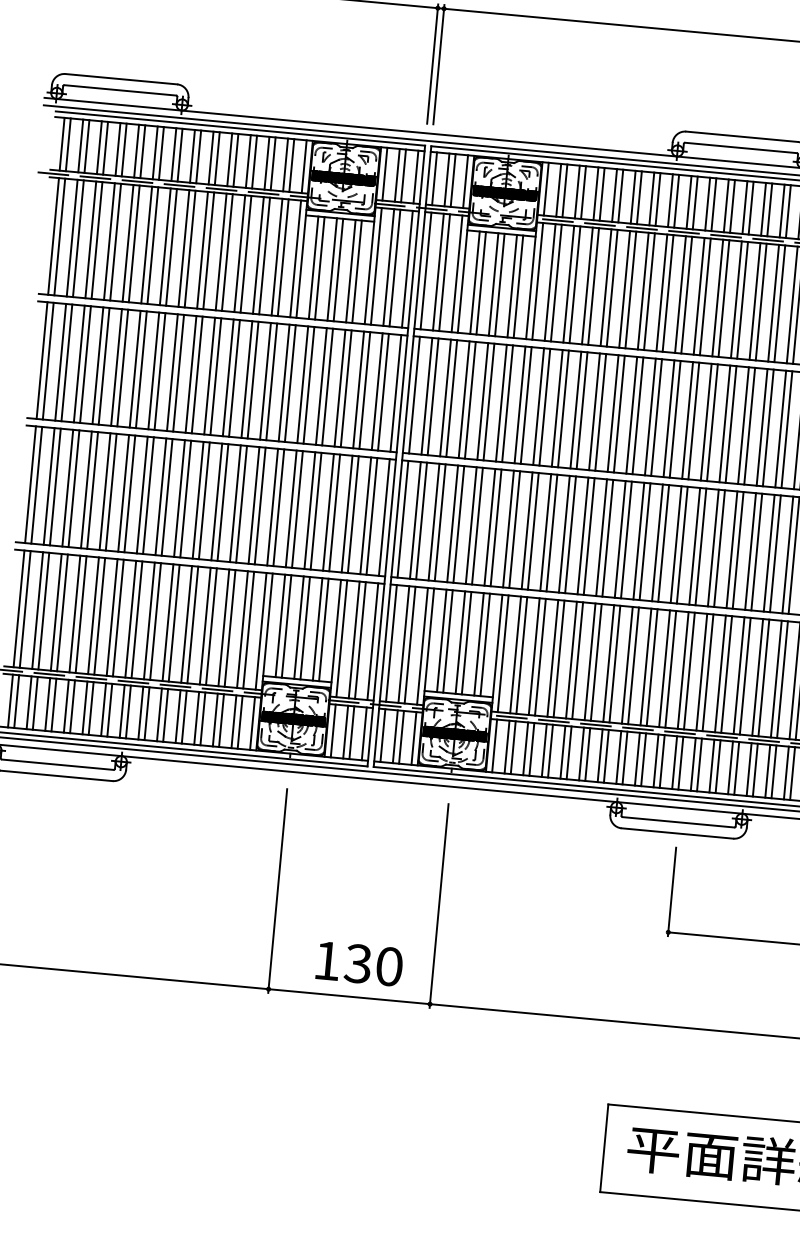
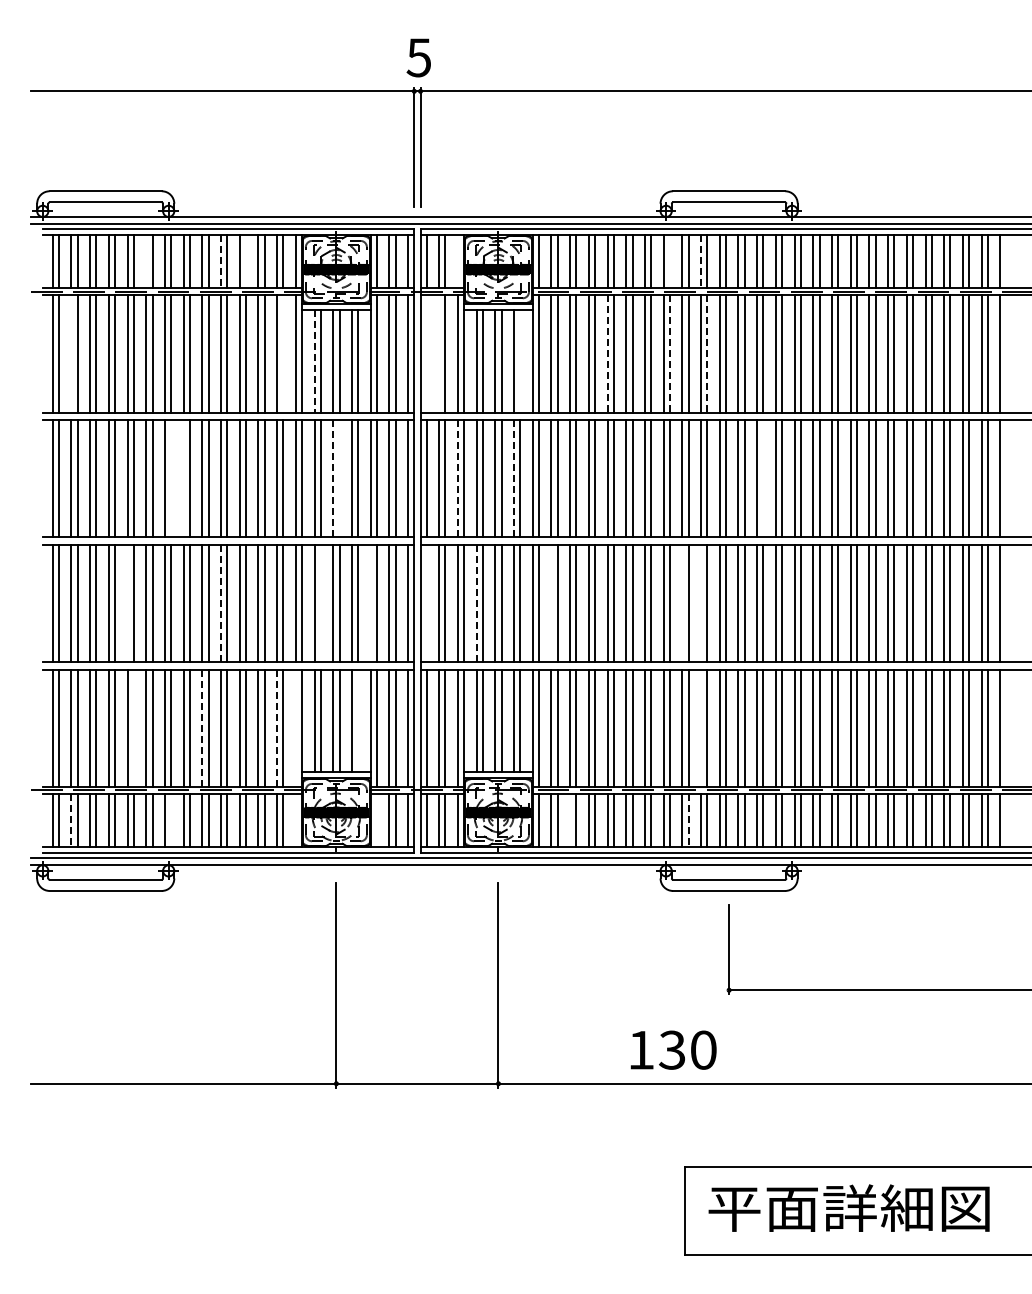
line: (155, 152) -> (146, 261), removed
line: (230, 160) -> (221, 262), solid -> dashed
line: (255, 162) -> (246, 261), removed
line: (465, 181) -> (457, 261), removed
line: (676, 201) -> (669, 261), removed
line: (708, 205) -> (701, 262), solid -> dashed
line: (72, 237) -> (71, 353), removed
line: (283, 257) -> (283, 353), removed
line: (313, 267) -> (314, 361), solid -> dashed
line: (425, 270) -> (426, 353), removed
line: (438, 271) -> (439, 353), removed
line: (518, 286) -> (520, 360), removed
line: (605, 288) -> (607, 354), solid -> dashed
line: (667, 293) -> (669, 354), solid -> dashed
line: (705, 297) -> (707, 354), solid -> dashed
line: (160, 371) -> (171, 478), removed
line: (172, 372) -> (183, 478), removed
line: (321, 386) -> (333, 478), solid -> dashed
line: (327, 386) -> (339, 478), removed
line: (445, 397) -> (457, 478), solid -> dashed
line: (501, 402) -> (514, 478), solid -> dashed
line: (749, 425) -> (763, 478), removed
line: (104, 491) -> (127, 603), removed
line: (198, 500) -> (221, 603), solid -> dashed
line: (297, 509) -> (320, 603), removed
line: (346, 514) -> (370, 603), removed
line: (402, 519) -> (426, 603), removed
line: (452, 523) -> (476, 603), solid -> dashed
line: (527, 530) -> (551, 603), removed
line: (657, 542) -> (682, 603), removed
line: (676, 544) -> (701, 603), removed
line: (99, 615) -> (133, 727), removed
line: (168, 623) -> (202, 728), solid -> dashed
line: (324, 629) -> (358, 720), removed
line: (242, 630) -> (277, 728), solid -> dashed
line: (260, 630) -> (295, 727), removed
line: (665, 668) -> (701, 727), removed
line: (29, 703) -> (71, 821), solid -> dashed
line: (128, 711) -> (171, 820), removed
line: (252, 723) -> (295, 820), removed
line: (332, 730) -> (376, 820), removed
line: (526, 748) -> (570, 820), removed
line: (643, 760) -> (688, 821), solid -> dashed
text: (359, 963) -> (673, 1049), moved

